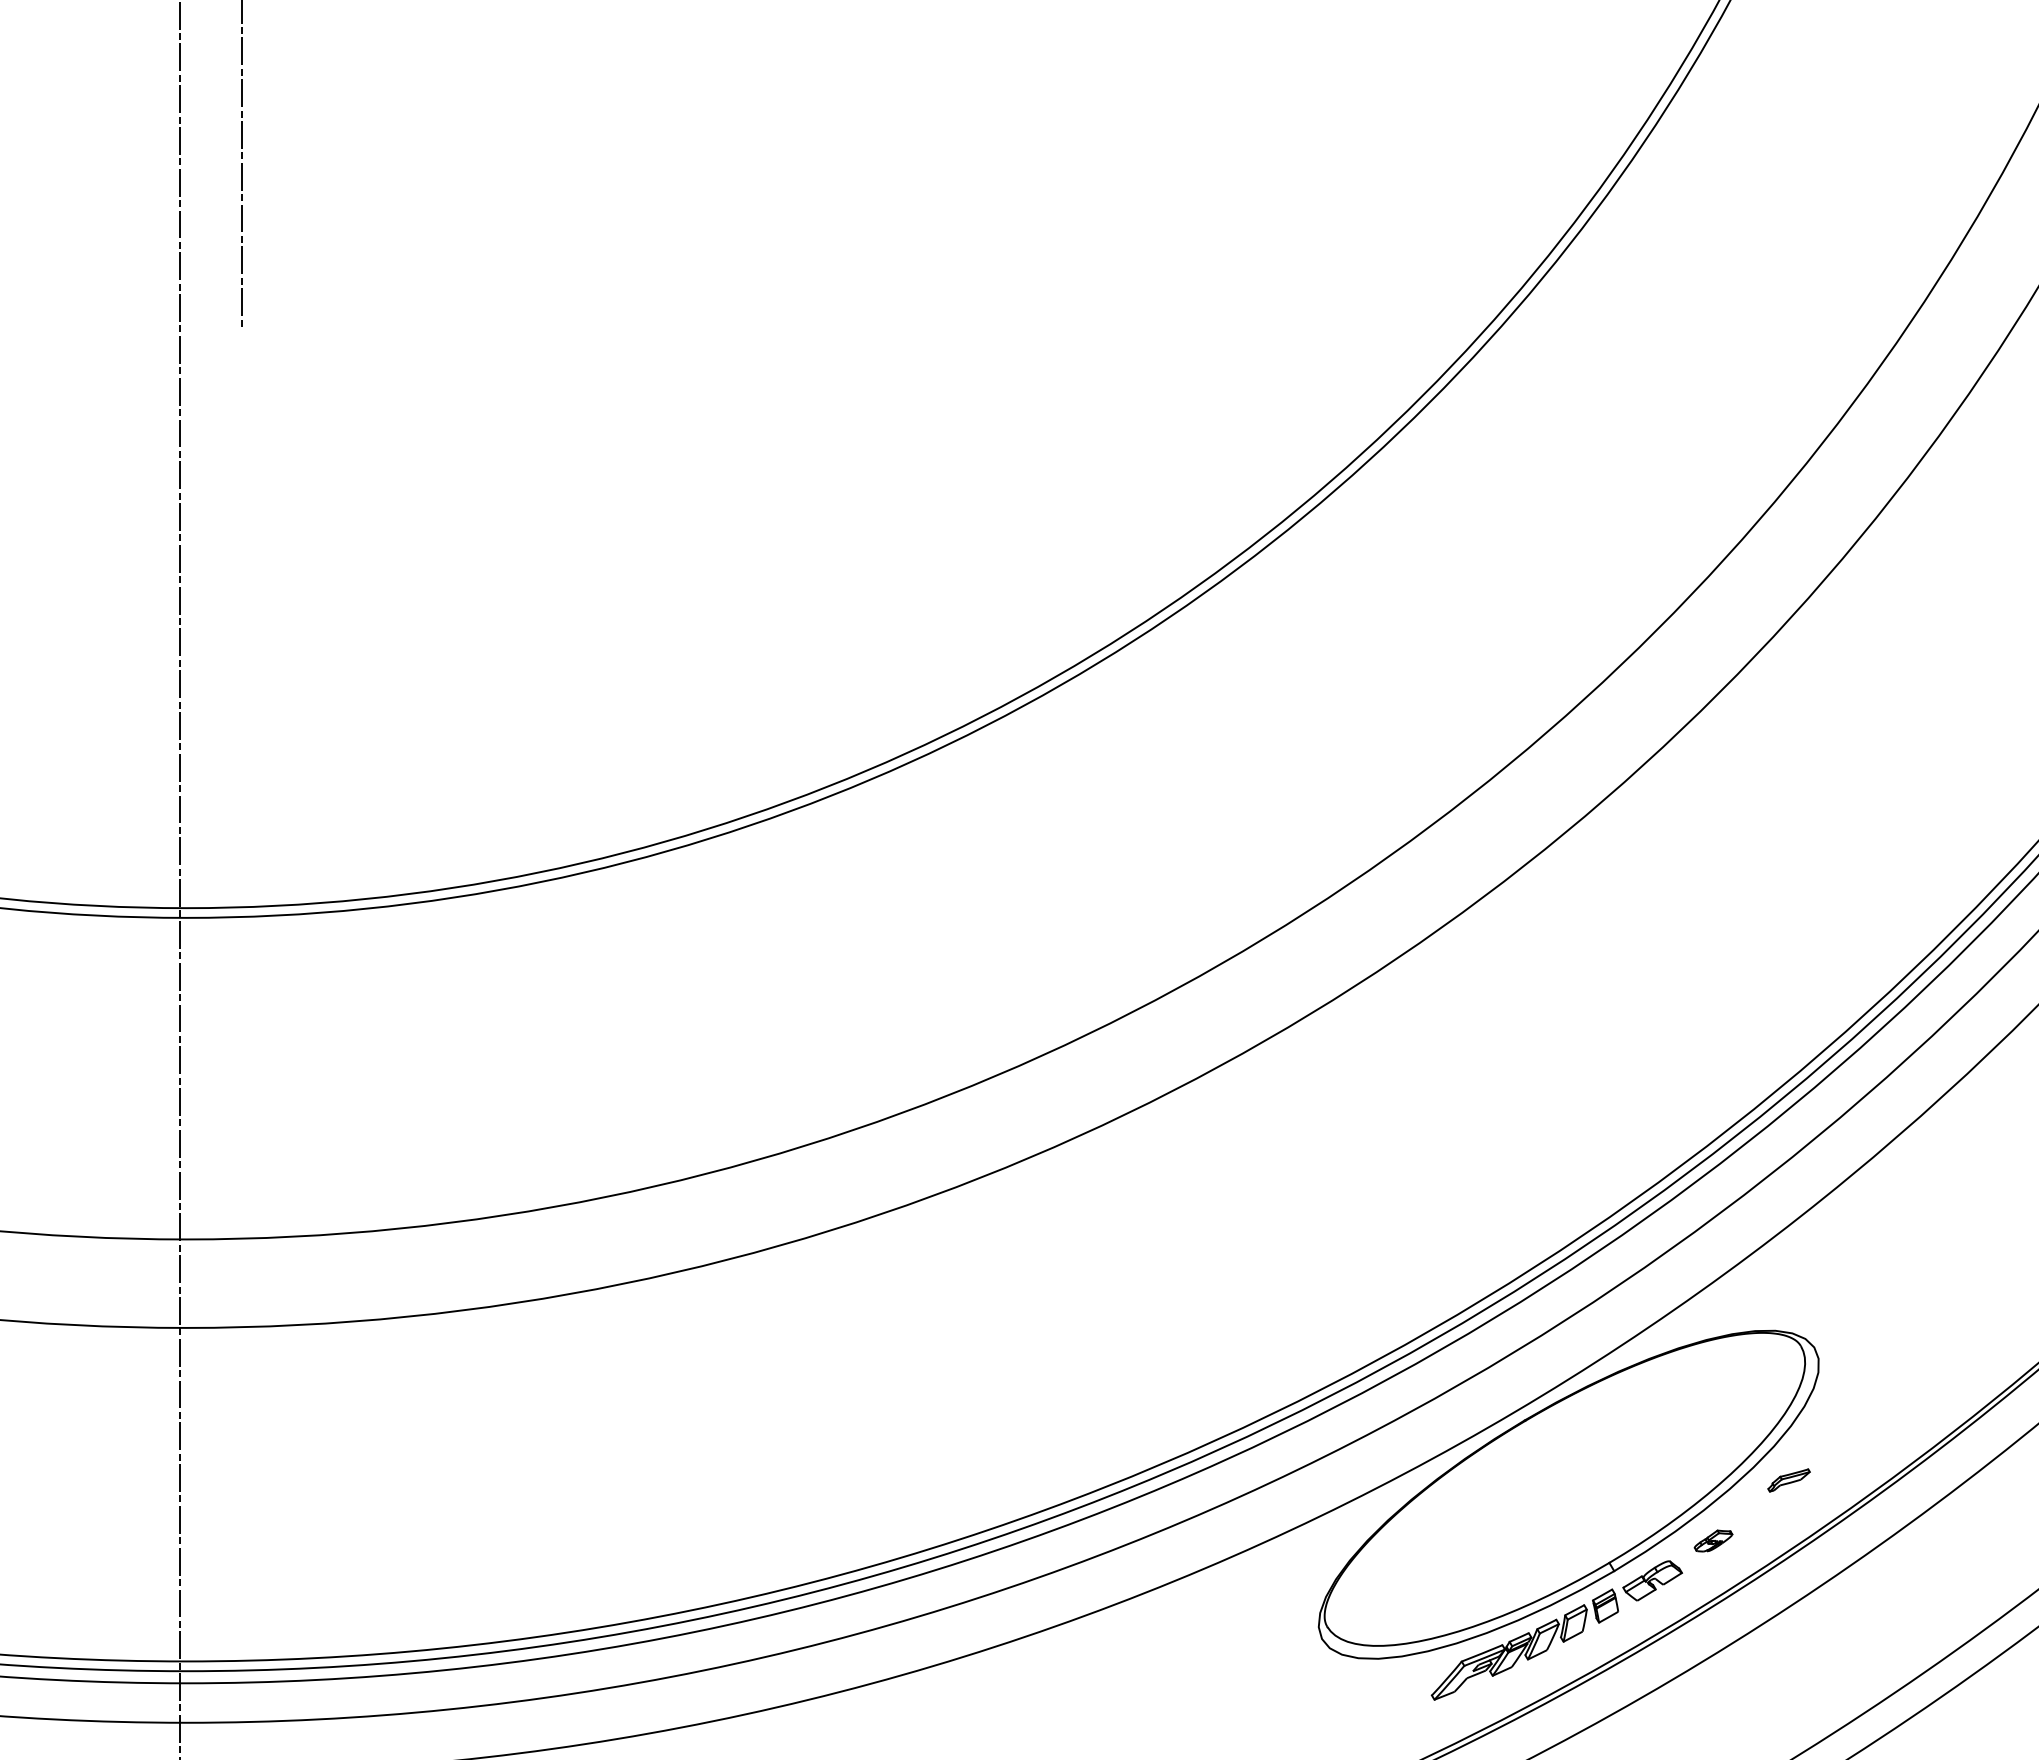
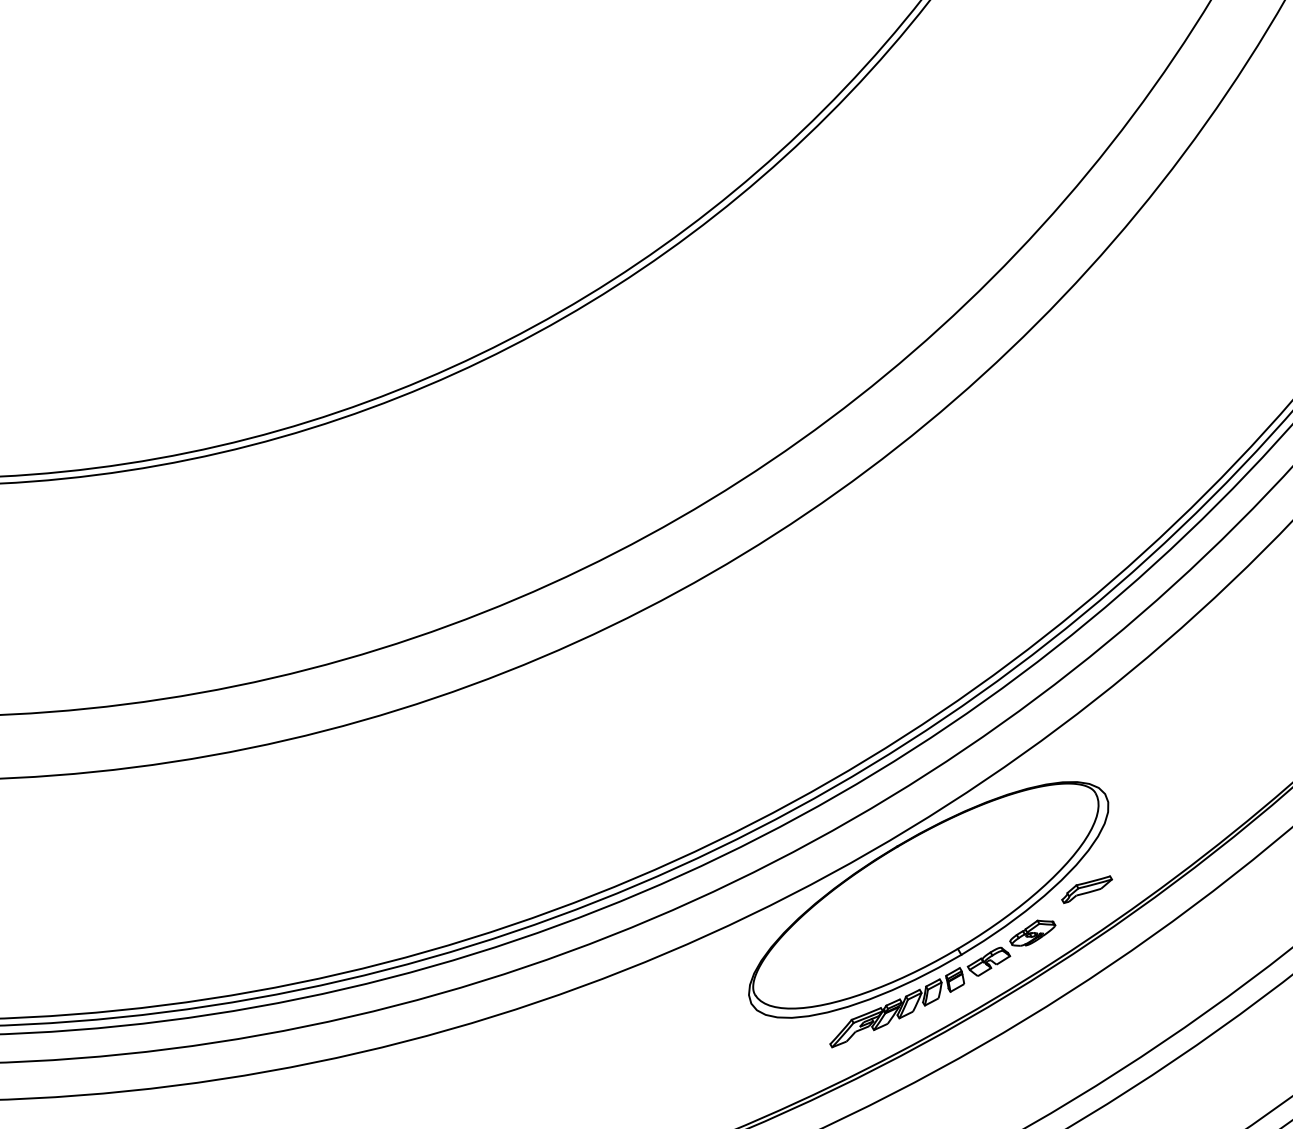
part: (1788, 1480) -> (1086, 889), size x1.67
part: (1713, 1540) -> (1032, 932), size x1.67

